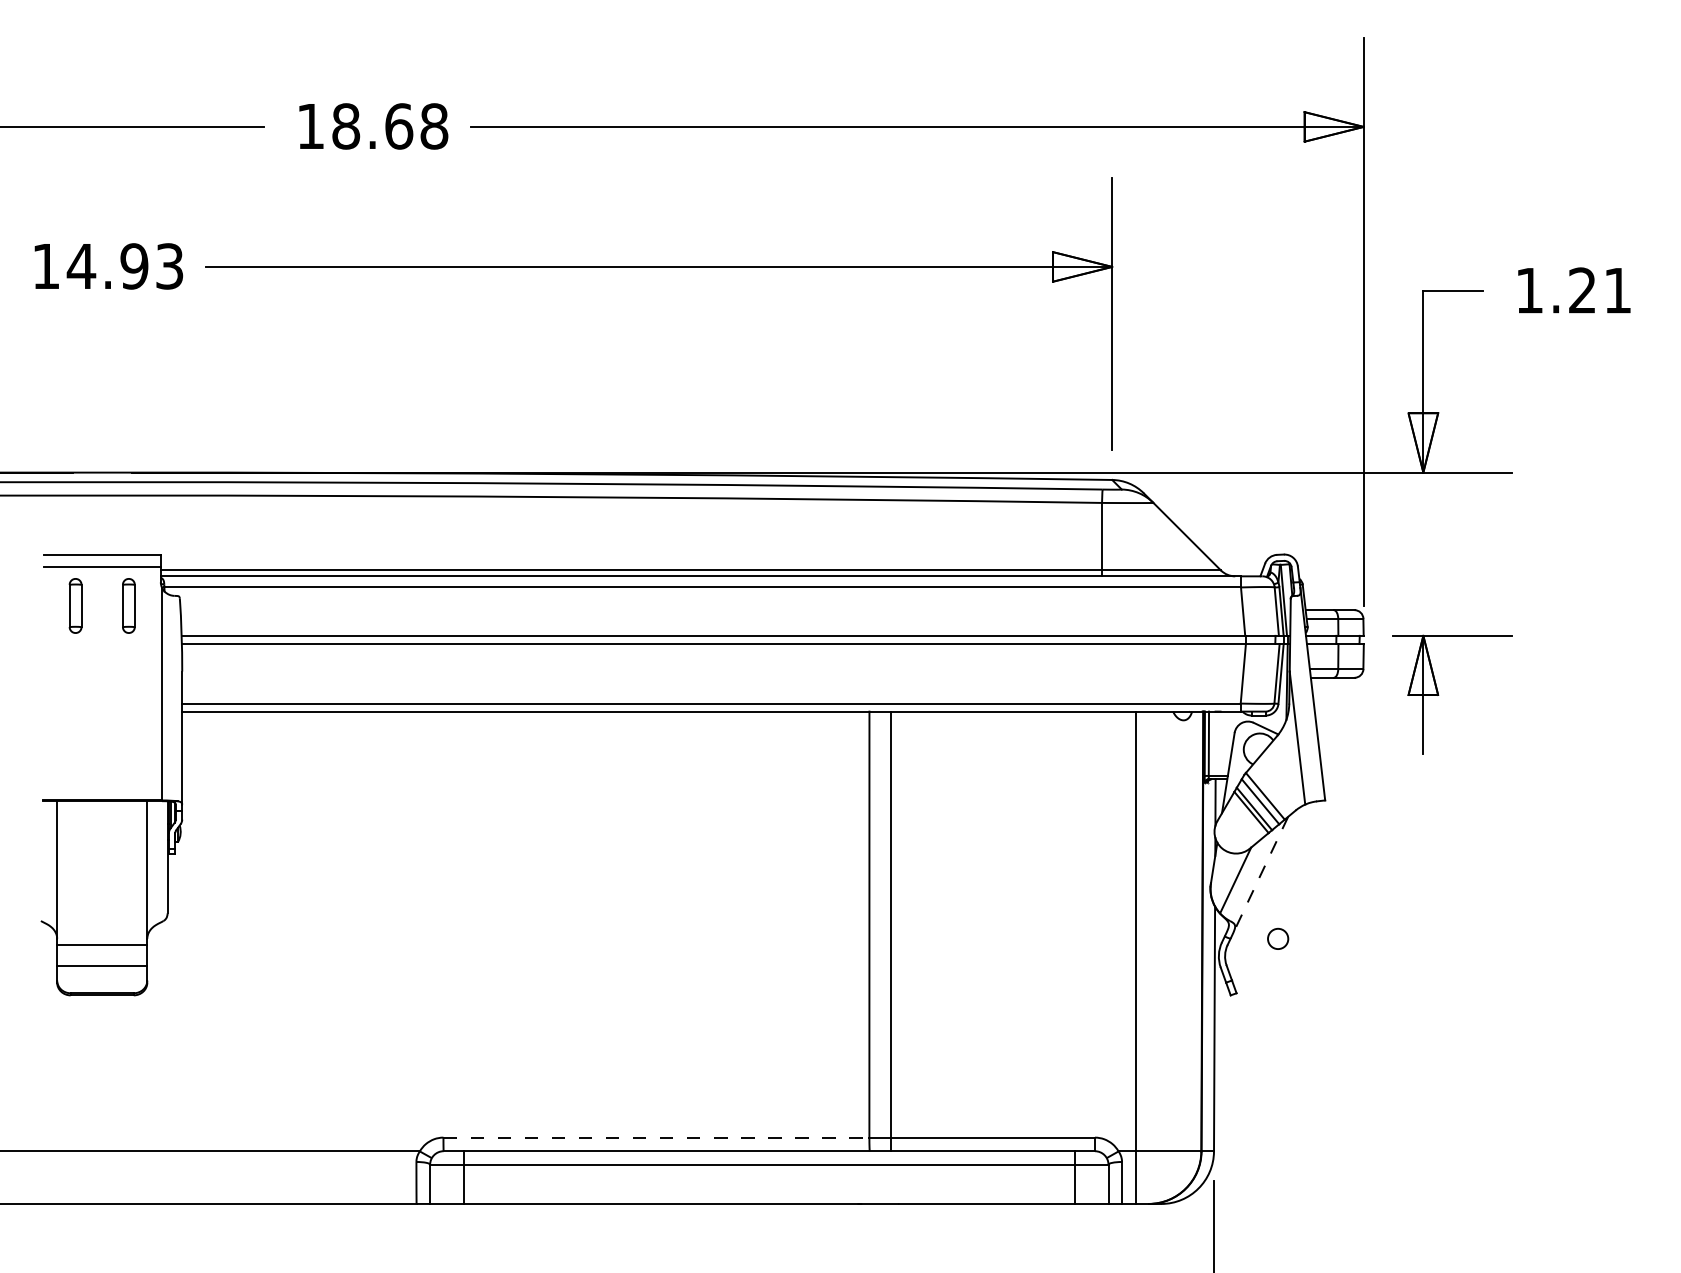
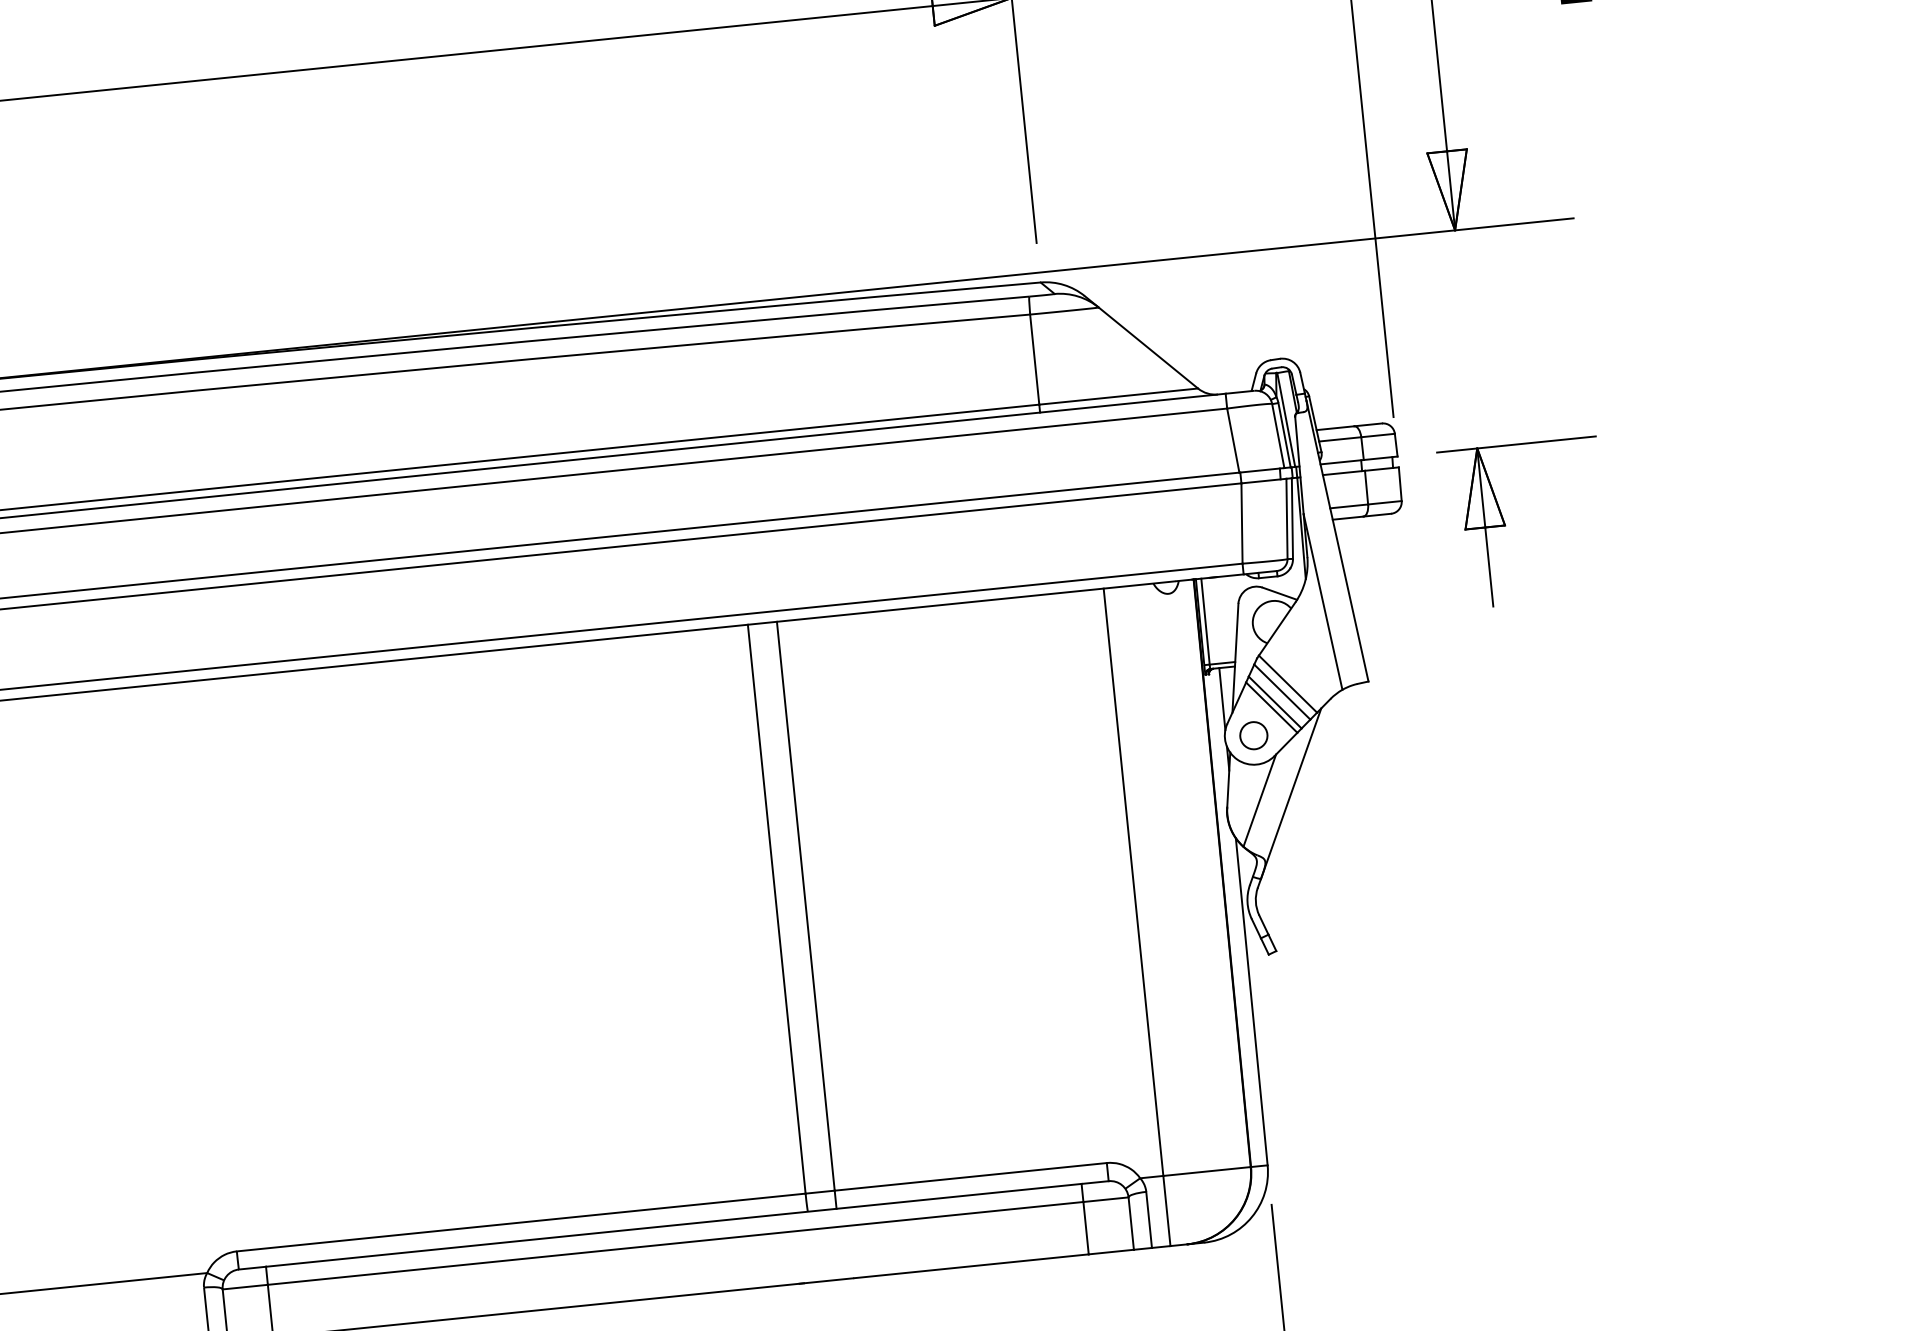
line: (1259, 878) -> (1291, 794), dashed -> solid
circle: (1278, 938) -> (1254, 735), moved
line: (656, 1137) -> (521, 1222), dashed -> solid

